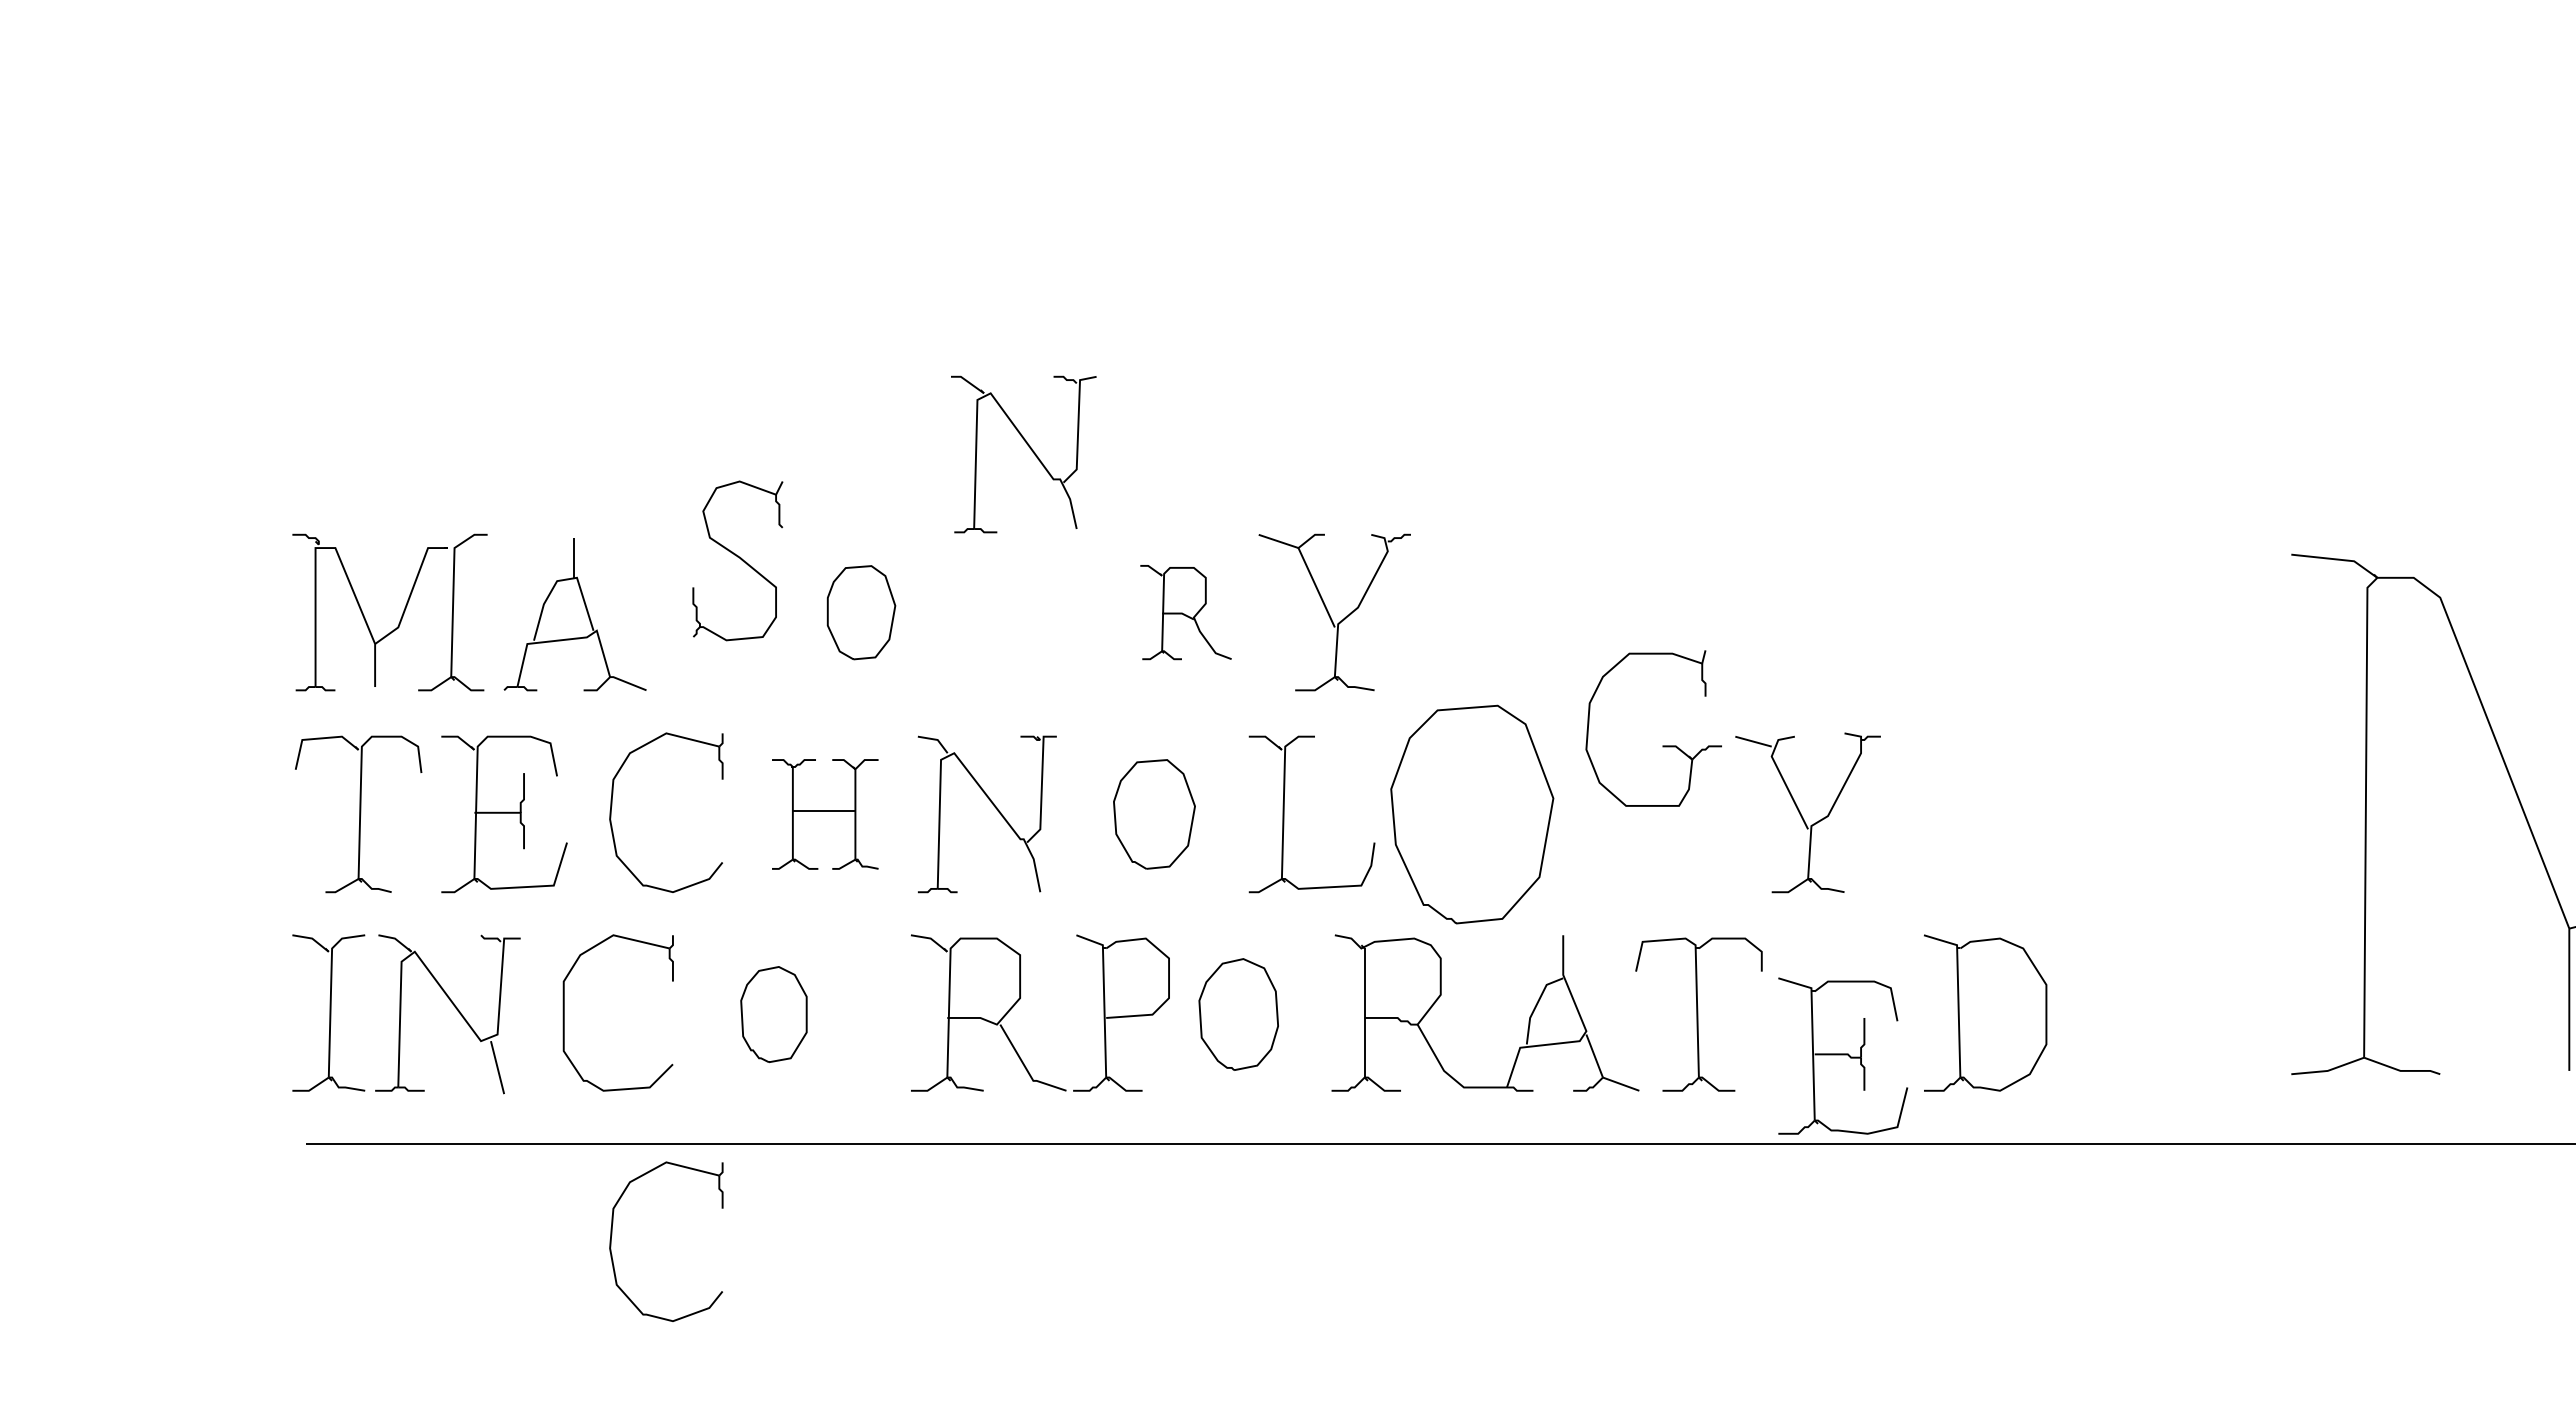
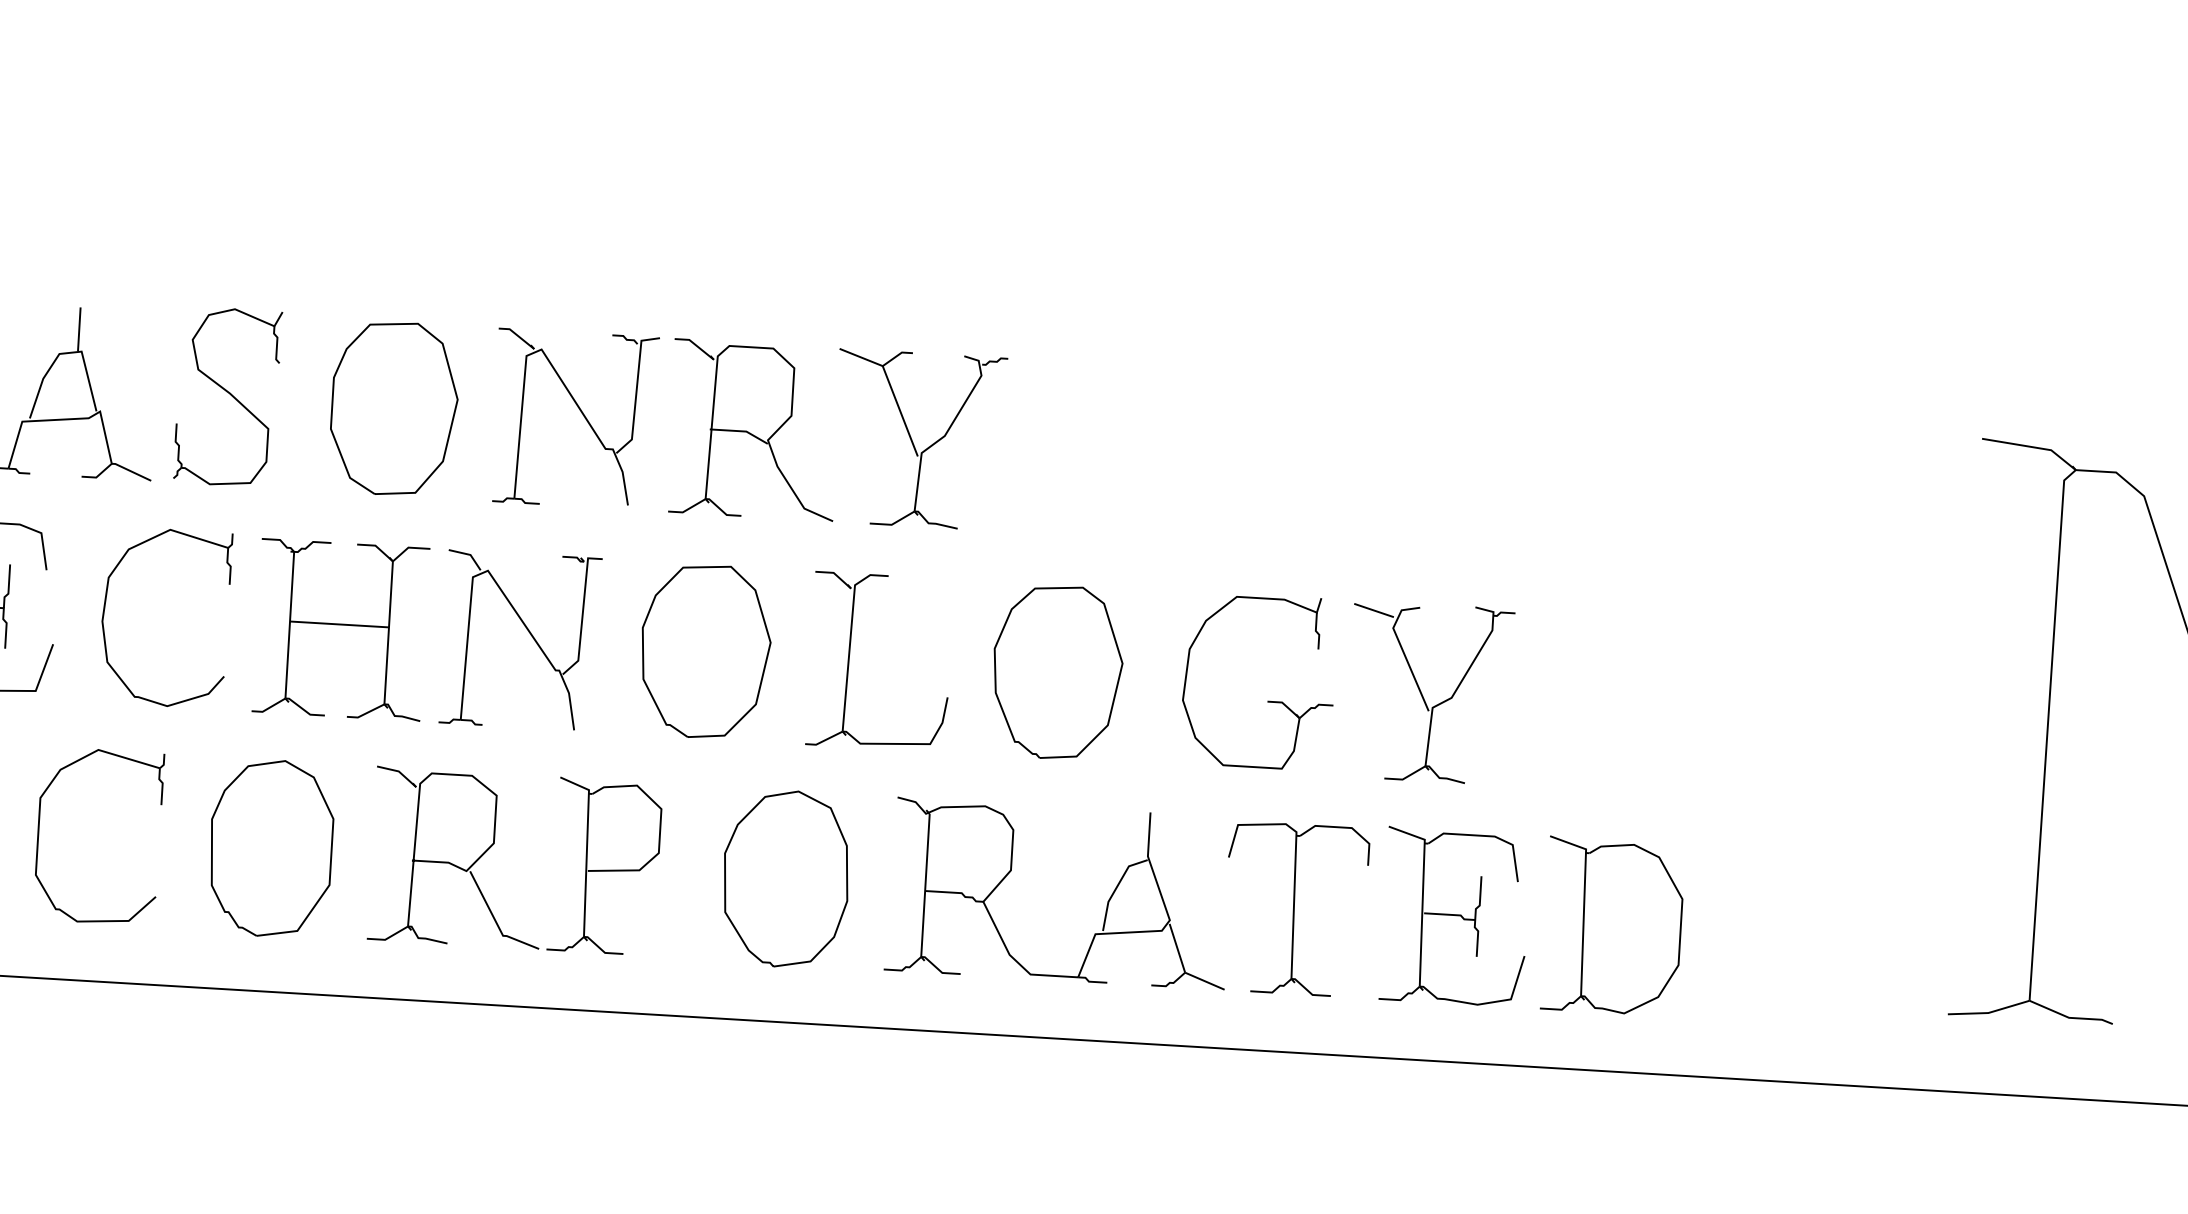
part: (1029, 448) -> (580, 413), moved
part: (737, 560) -> (227, 396), moved
part: (861, 612) -> (394, 408), size x1.67
part: (1185, 612) -> (753, 430), size x1.67
part: (1662, 745) -> (1267, 700), moved
part: (1471, 813) -> (1056, 671), size x0.71
part: (825, 814) -> (341, 630), size x1.43
part: (1154, 814) -> (705, 651), size x1.43
part: (1020, 999) -> (494, 844), moved
part: (773, 1014) -> (270, 848), size x1.67
part: (1238, 1014) -> (785, 878), size x1.43
part: (1843, 1055) -> (1455, 916), moved
part: (612, 1235) -> (77, 1082), removed

